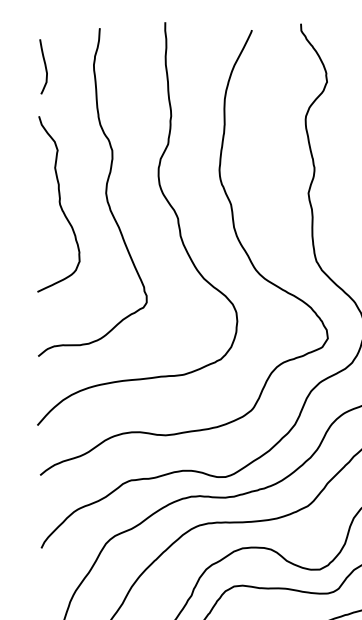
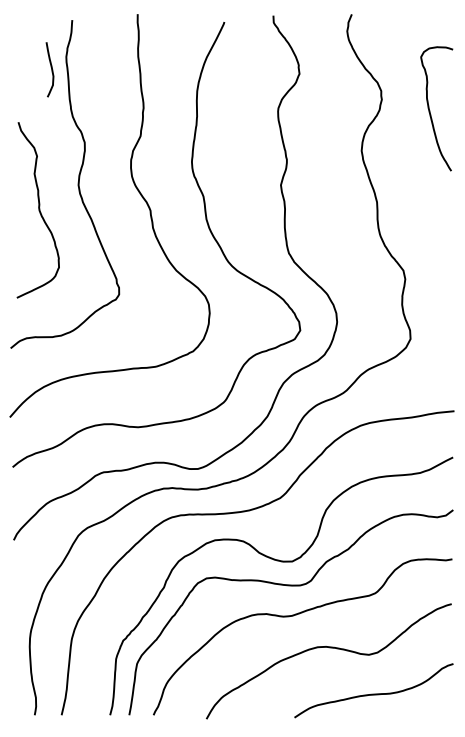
curve: (45, 66) -> (51, 69), moved
curve: (59, 204) -> (38, 210), moved

